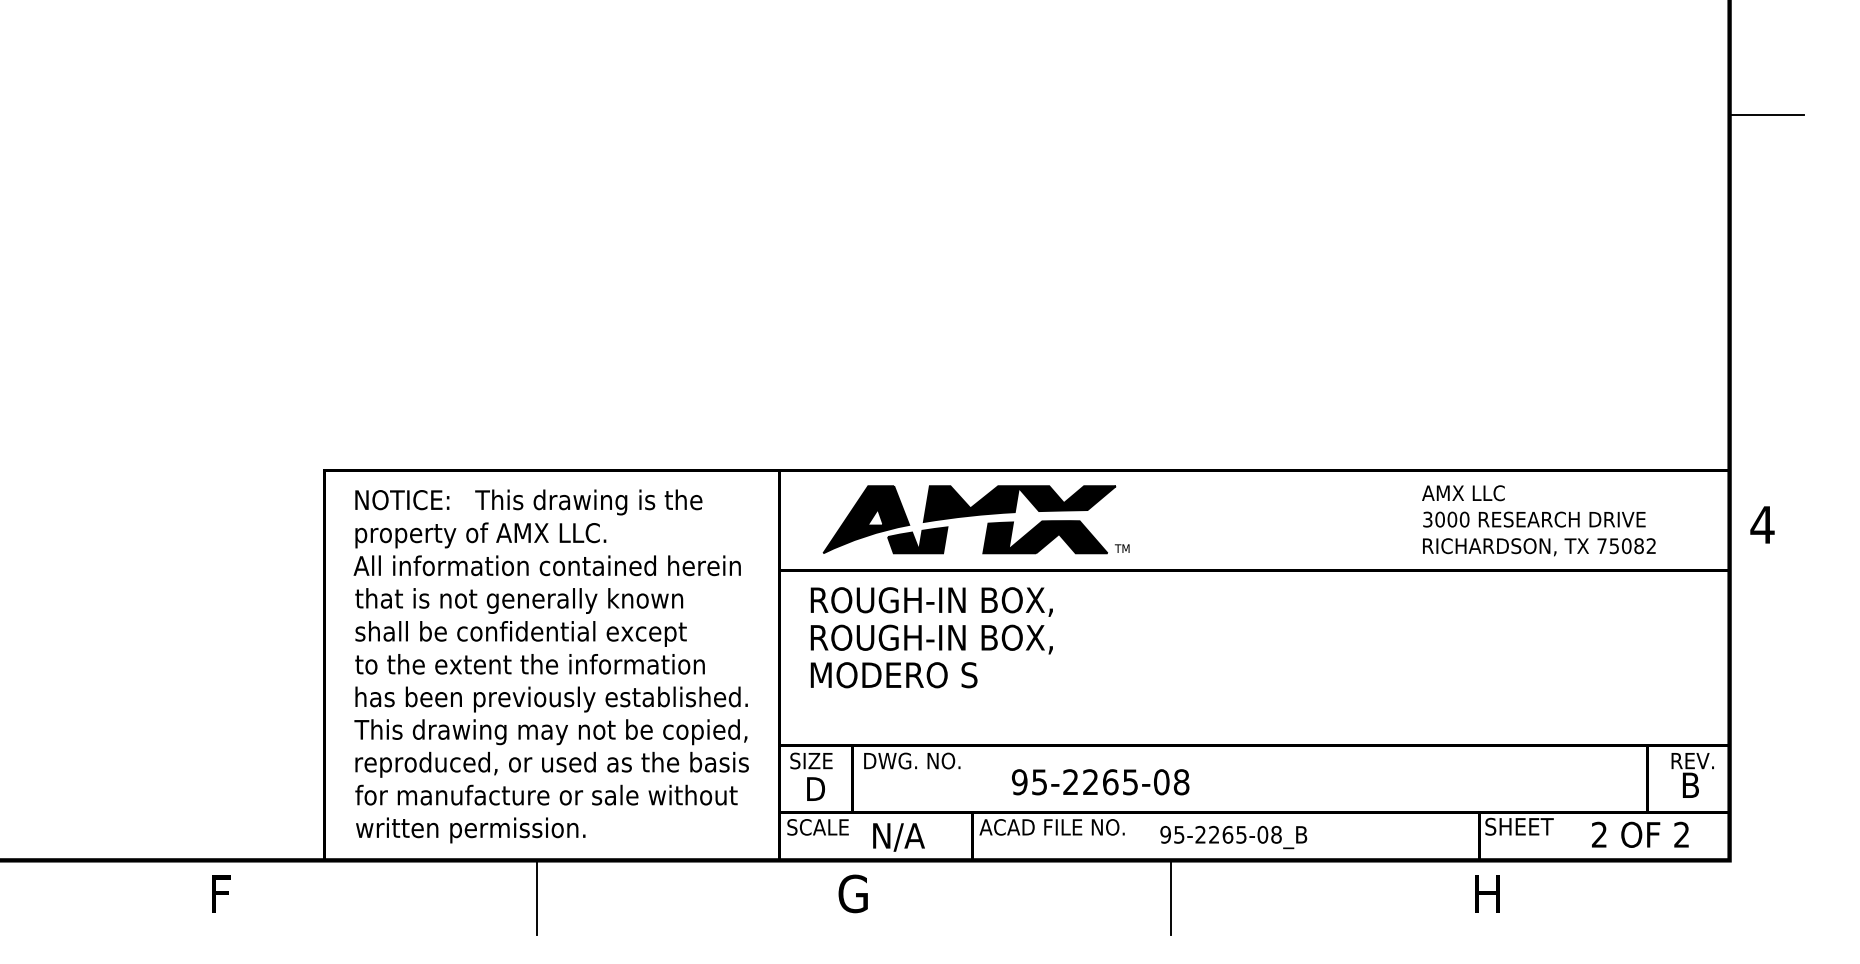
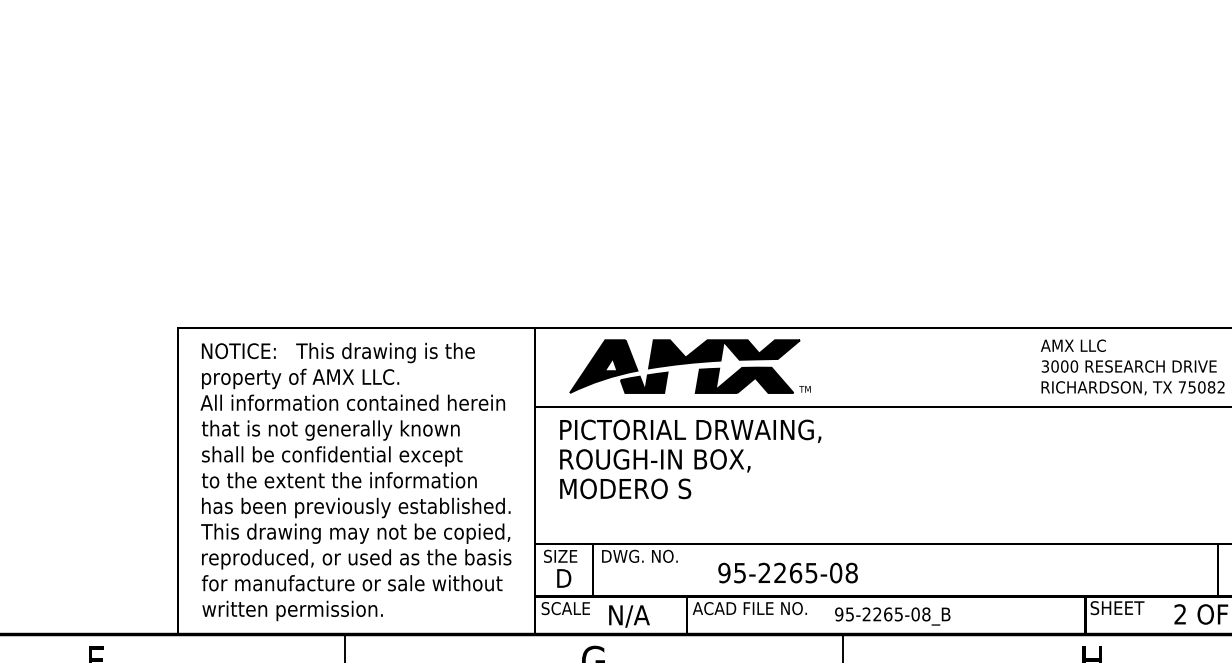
text: (978, 601) -> (691, 430), ROUGH-IN BOX, -> PICTORIAL DRWAING,

